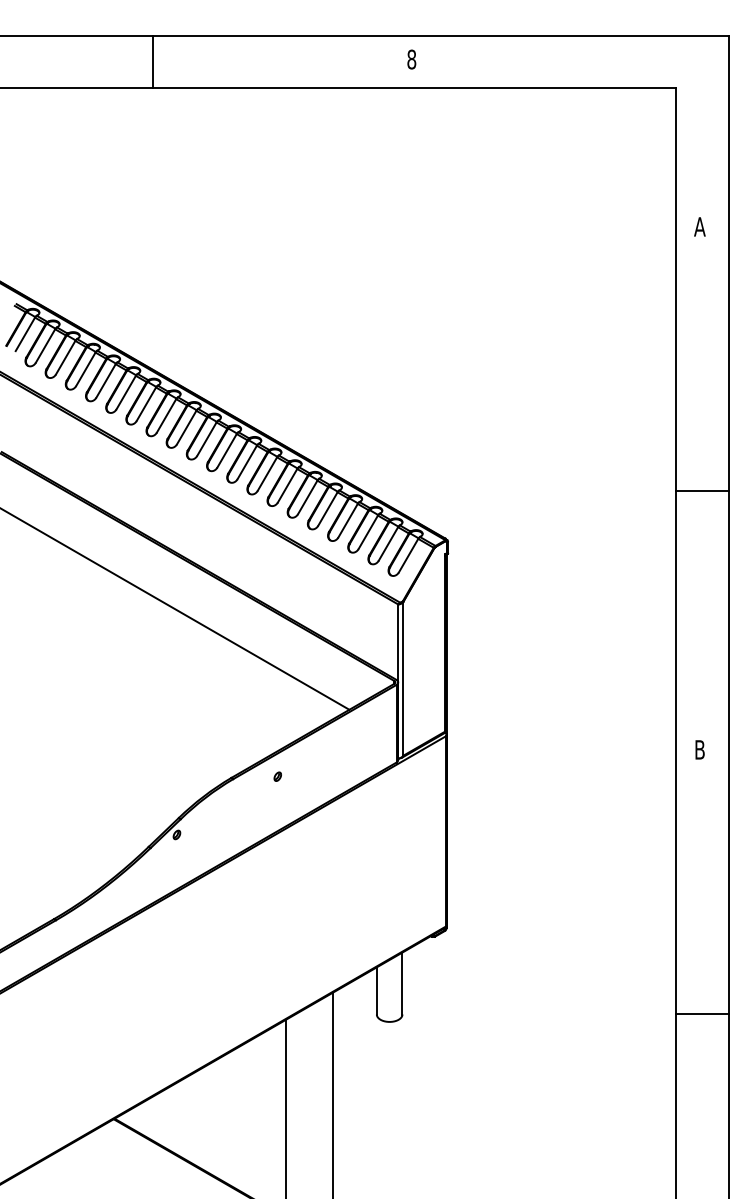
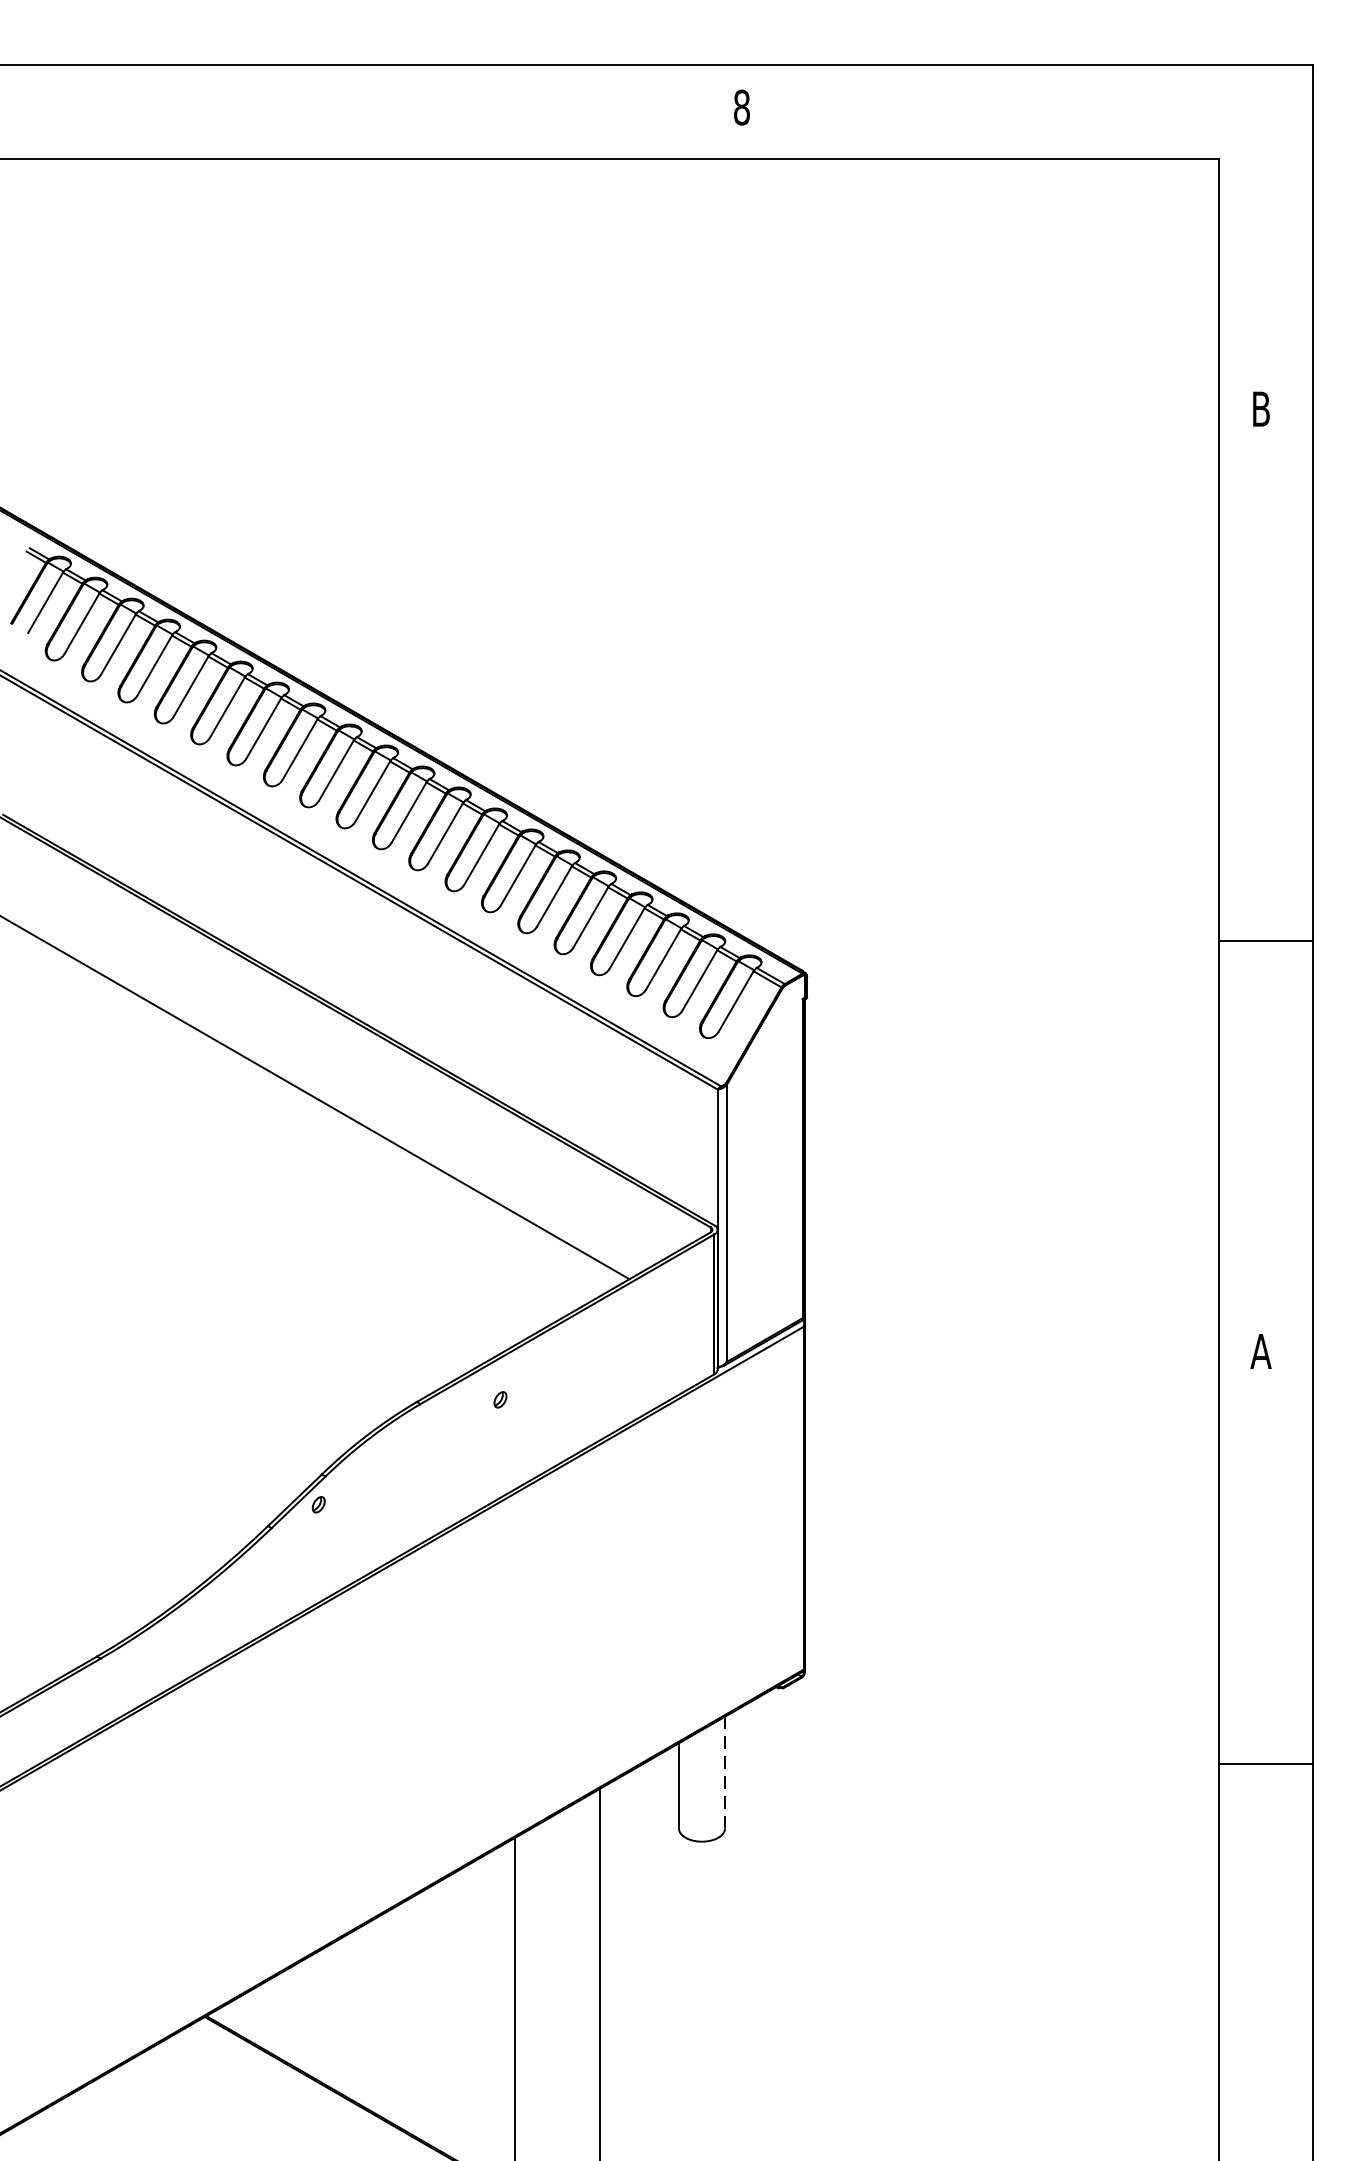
line: (153, 61) -> (276, 111), removed
text: (699, 226) -> (1260, 408), A -> B
line: (702, 490) -> (1265, 939), moved
text: (699, 749) -> (1260, 1350), B -> A
line: (402, 983) -> (725, 1772), solid -> dashed
line: (702, 1013) -> (1265, 1763), moved

